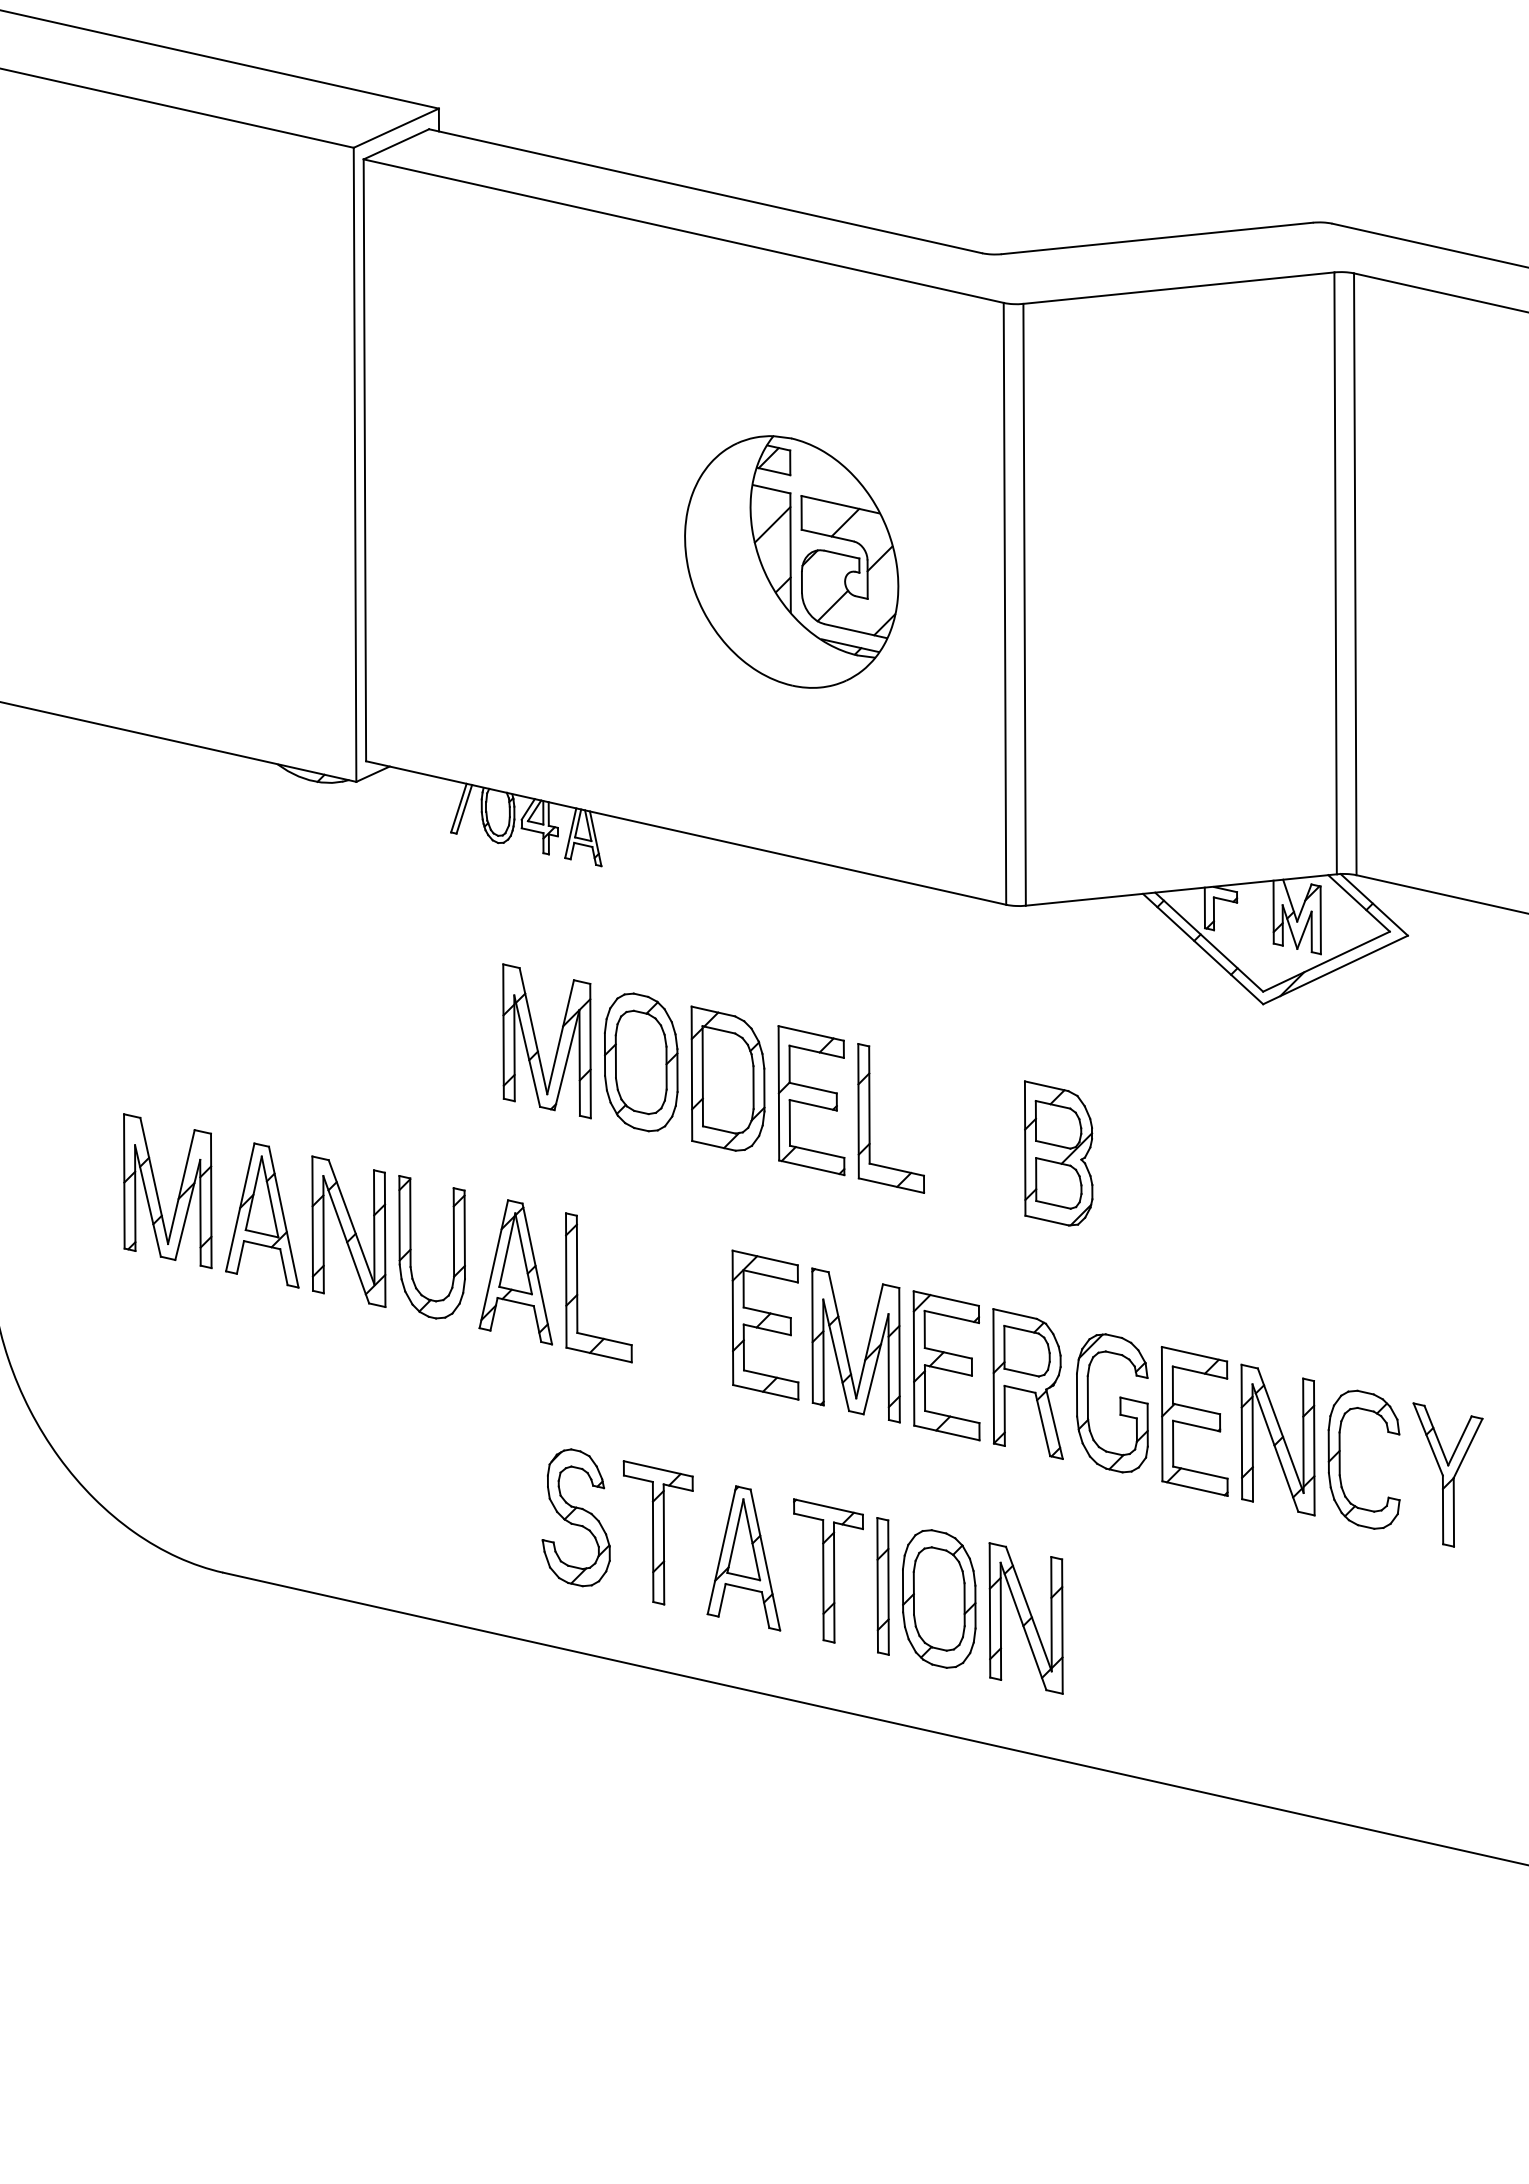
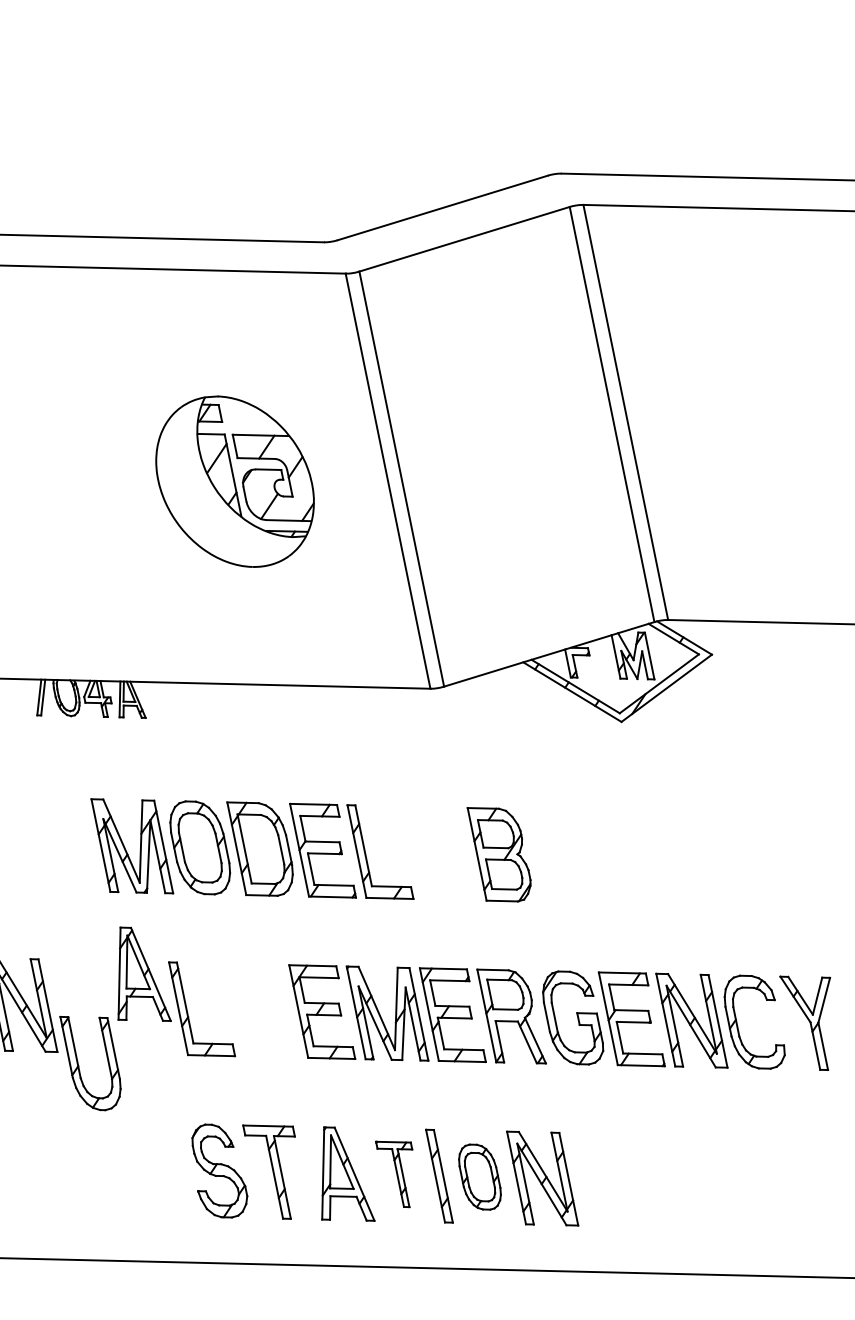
part: (411, 1247) -> (78, 1064), moved
part: (515, 1272) -> (135, 976), moved
part: (828, 1570) -> (399, 1172), size x0.7
part: (939, 1598) -> (480, 1176), size x0.7

